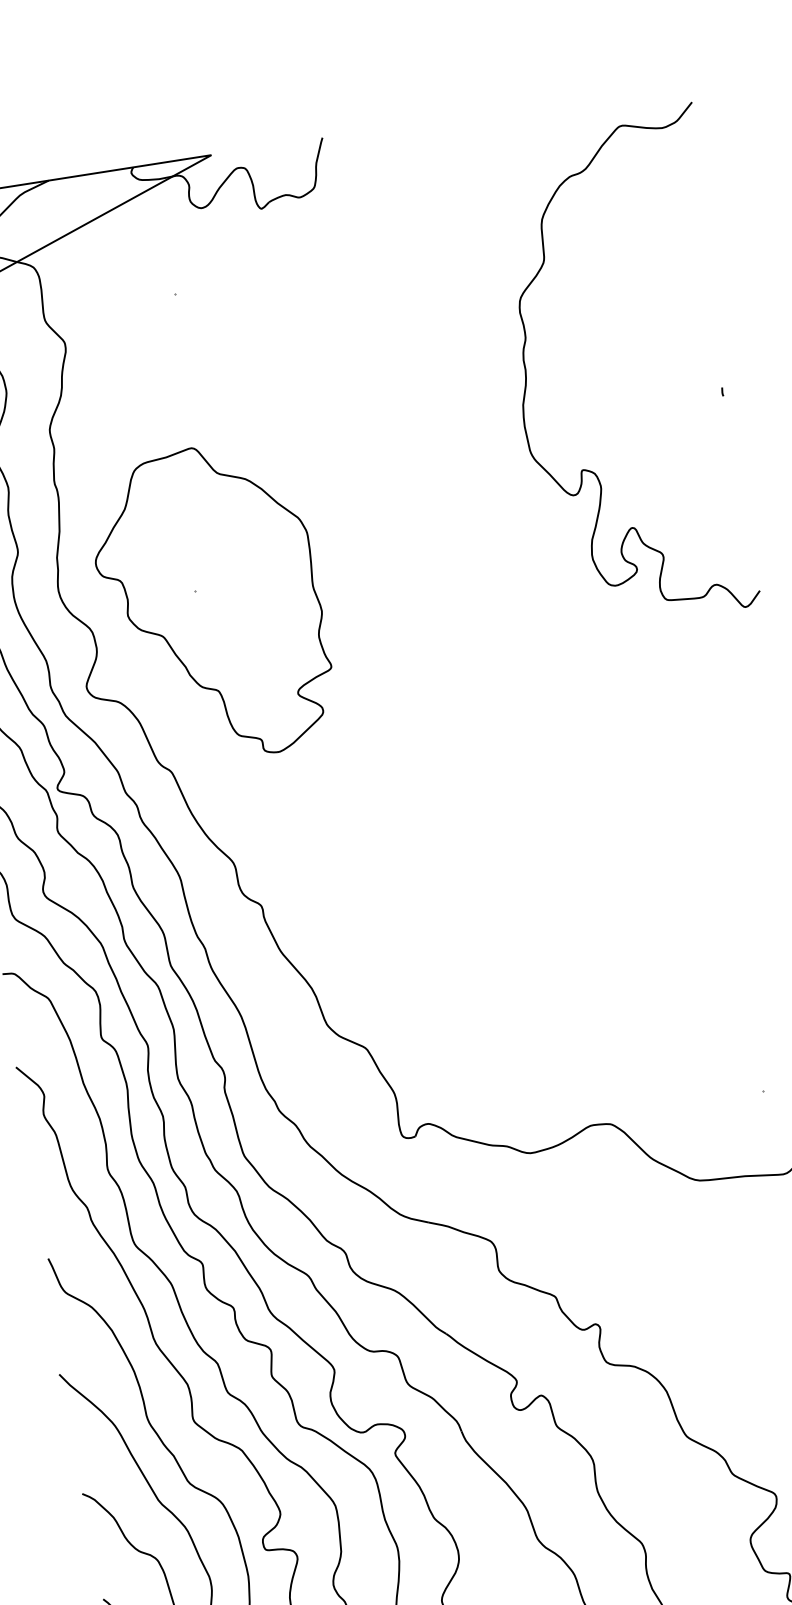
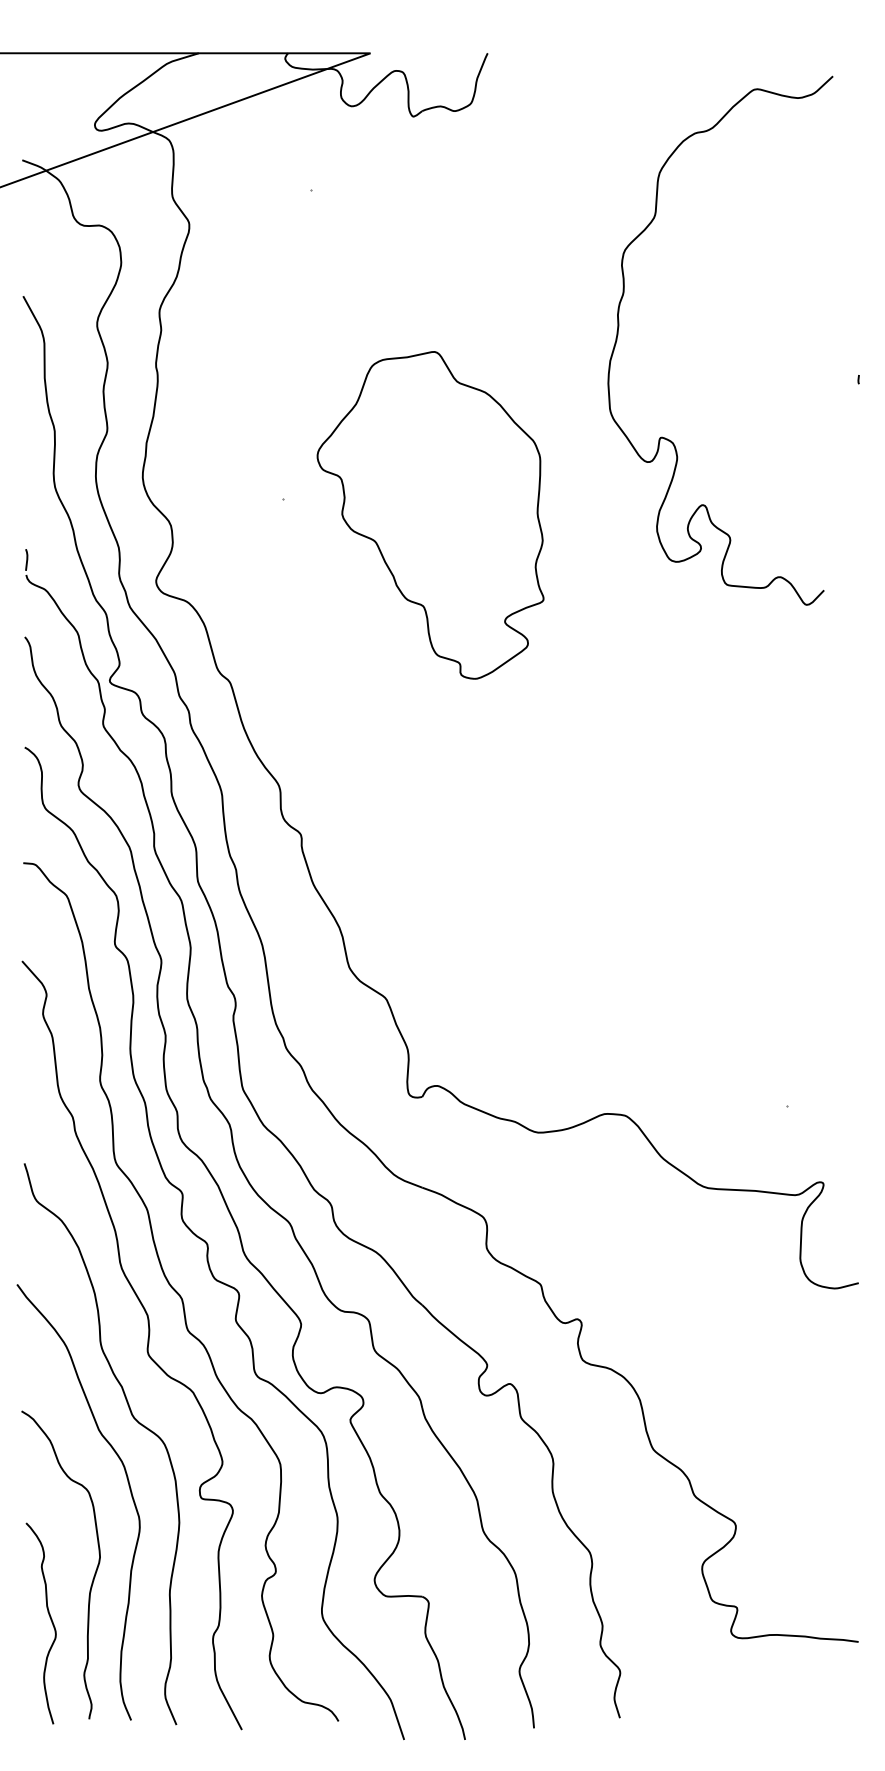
curve: (526, 371) -> (619, 327), moved
part: (211, 603) -> (430, 515), moved

